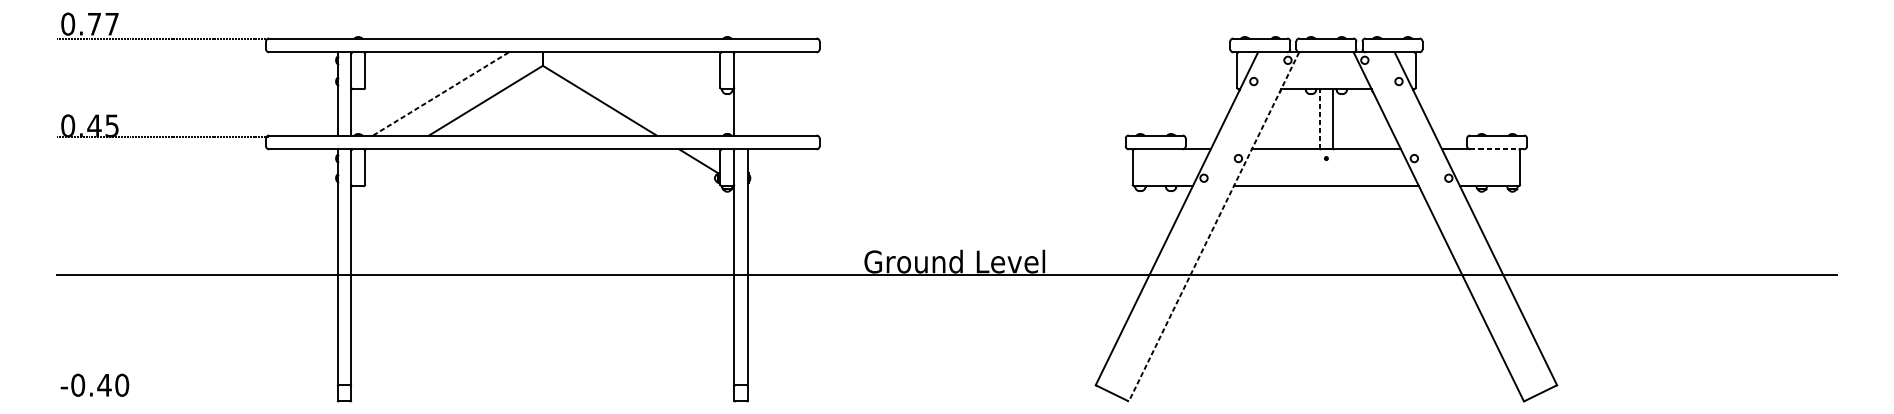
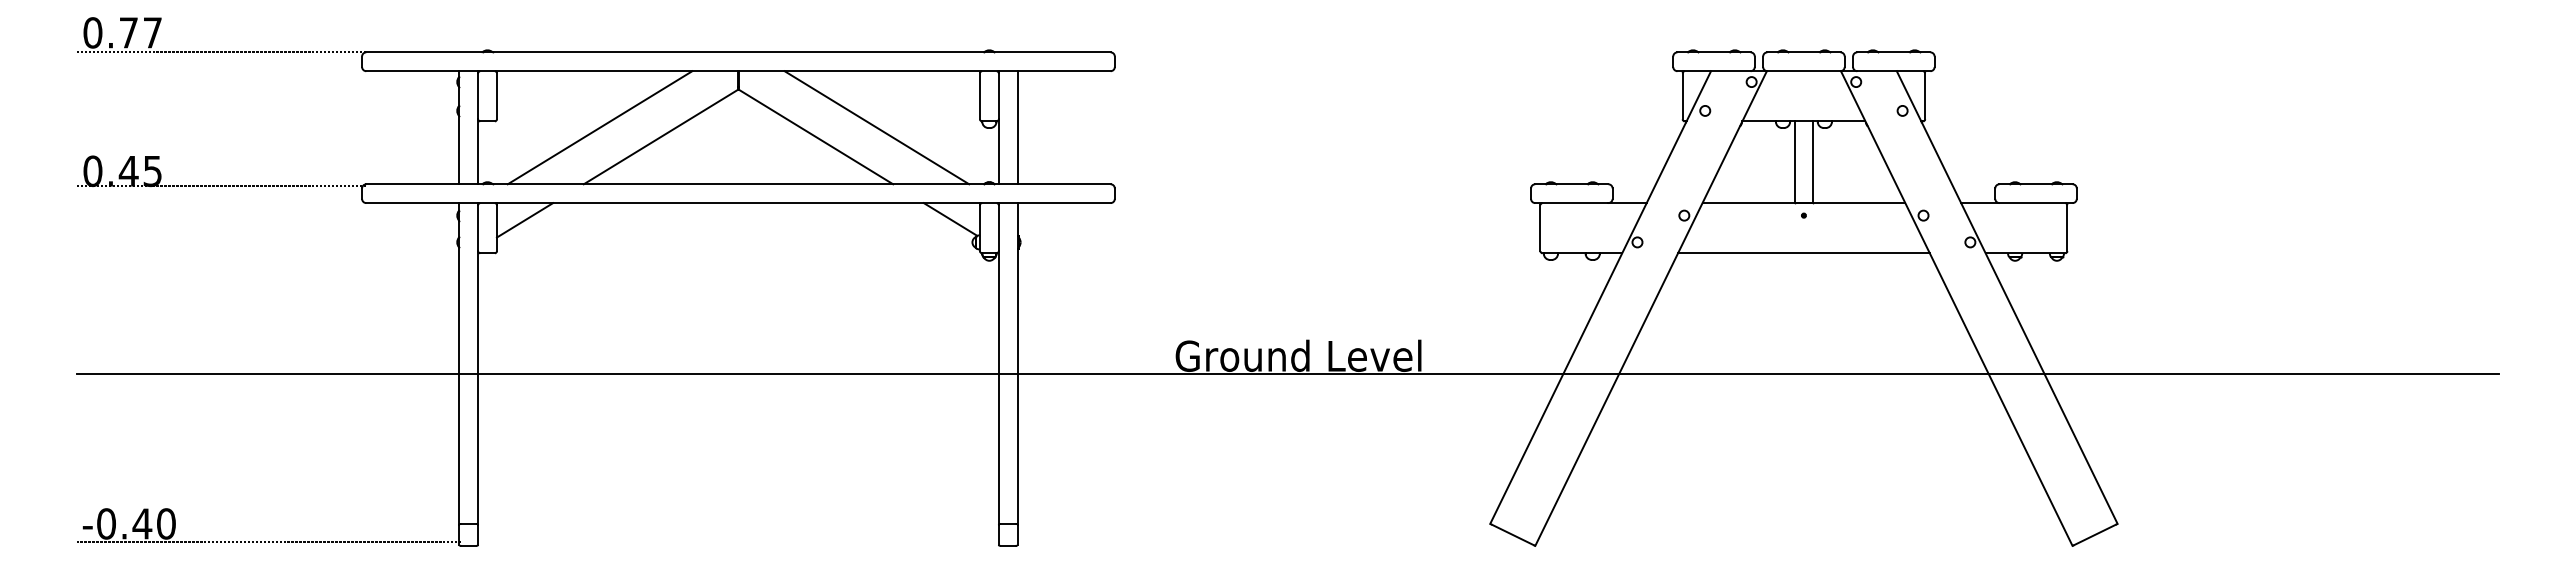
line: (441, 93) -> (600, 127), dashed -> solid
line: (644, 93) -> (876, 127), added
line: (748, 93) -> (1017, 127), added
line: (1319, 119) -> (1794, 162), dashed -> solid
line: (1497, 149) -> (2036, 203), dashed -> solid
line: (385, 162) -> (524, 220), added
line: (1213, 227) -> (1650, 309), dashed -> solid
line: (197, 398) -> (269, 541), added

